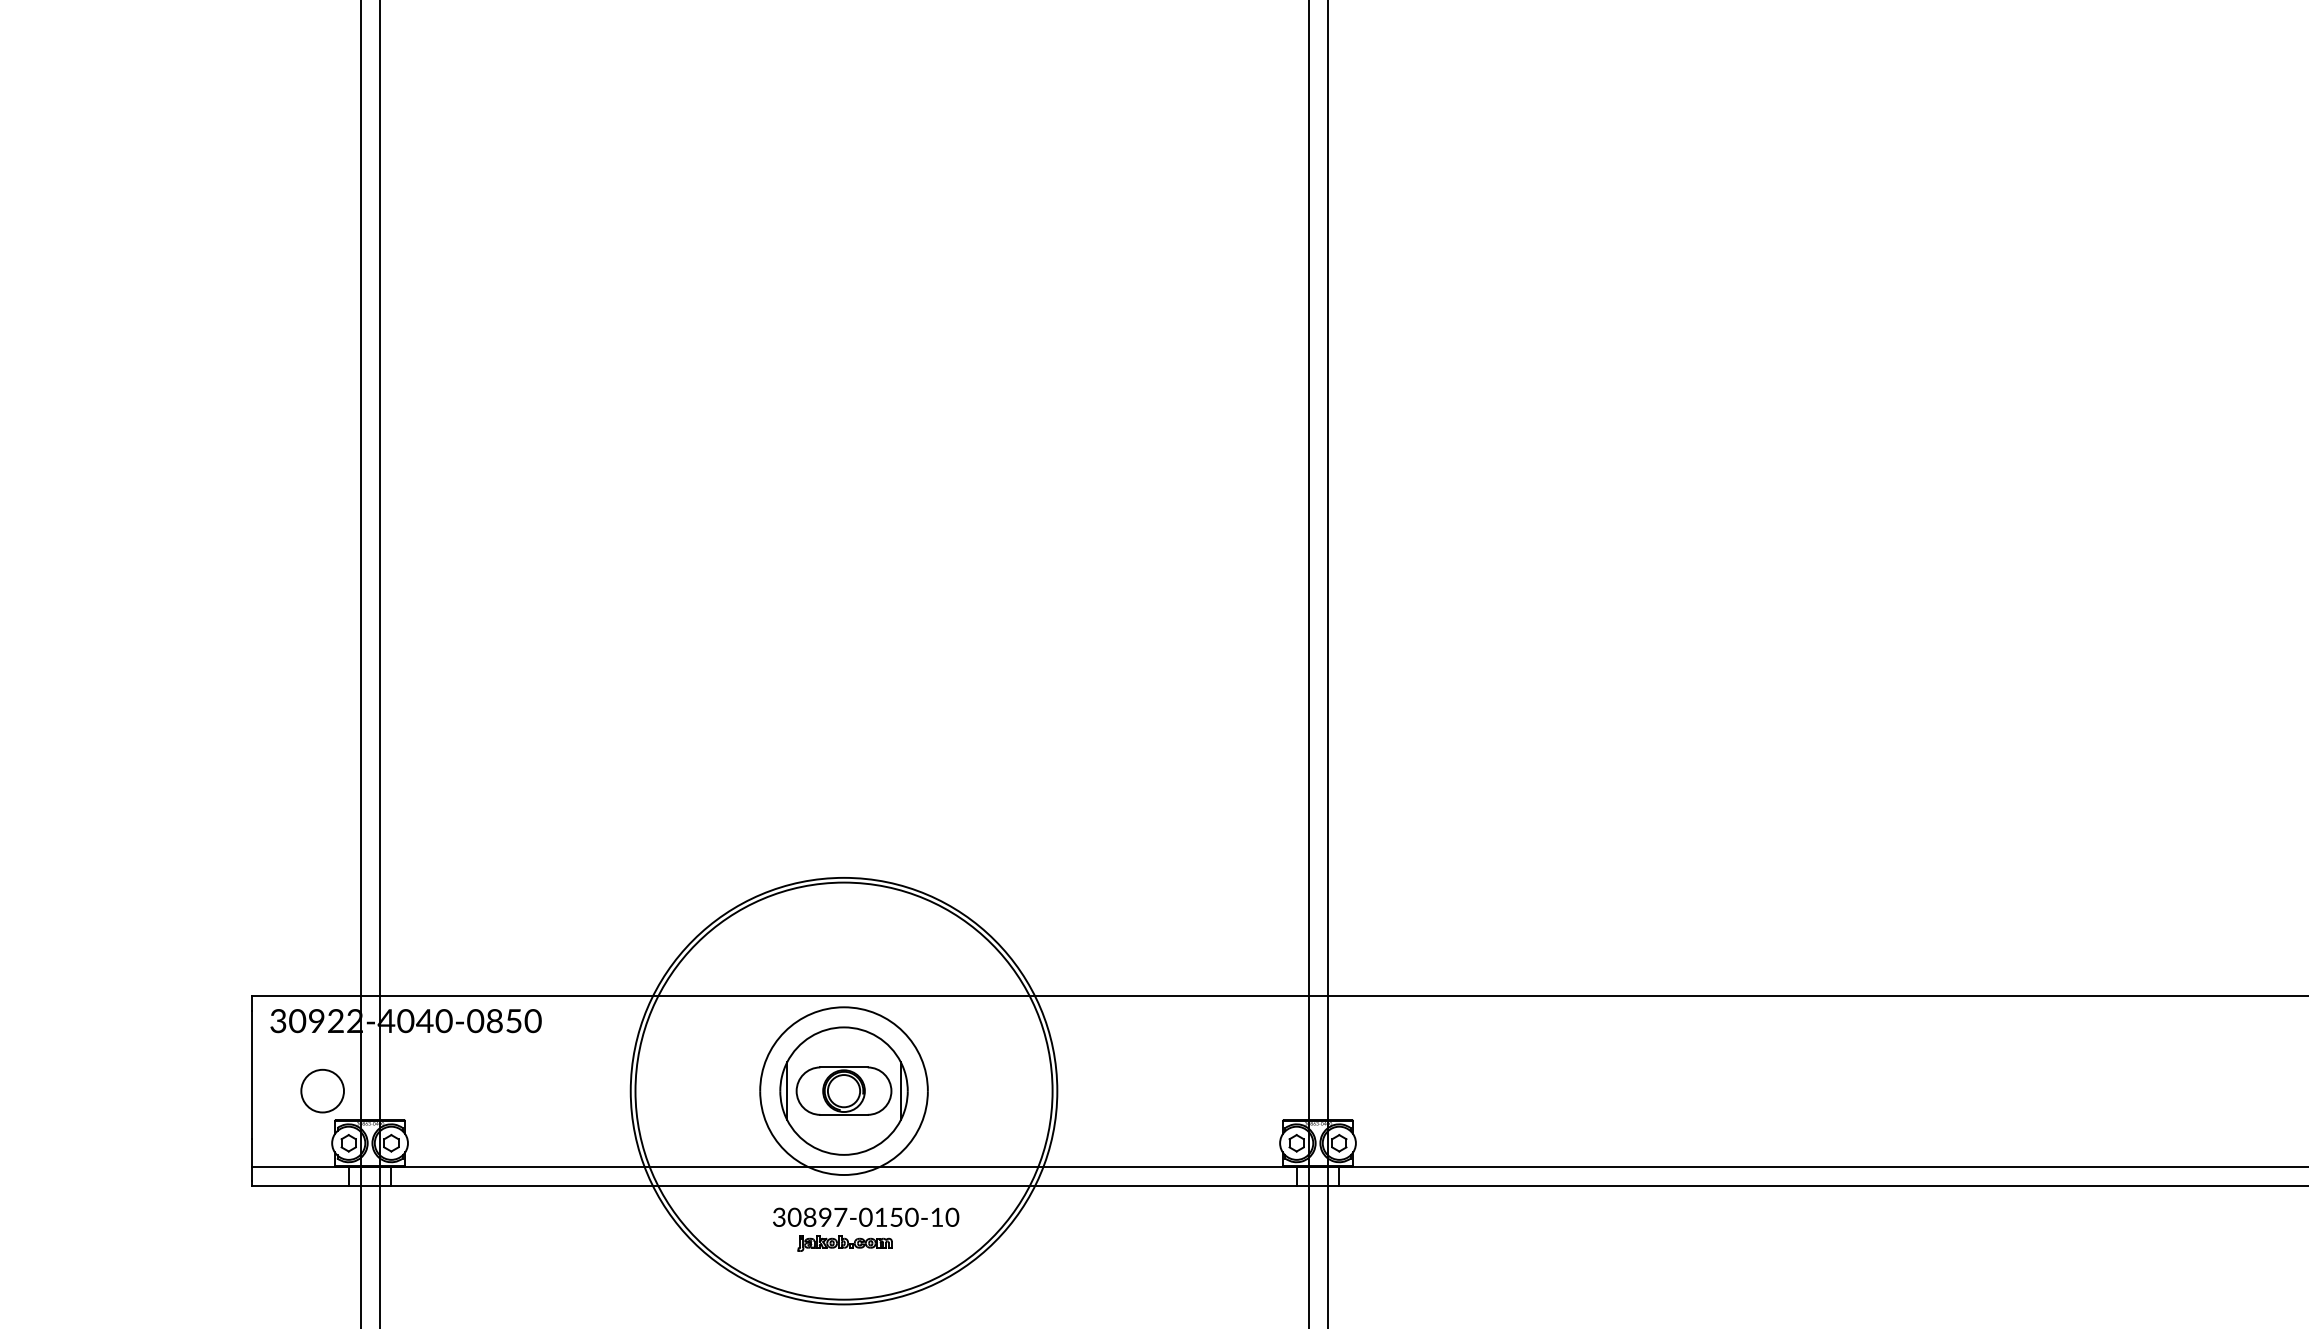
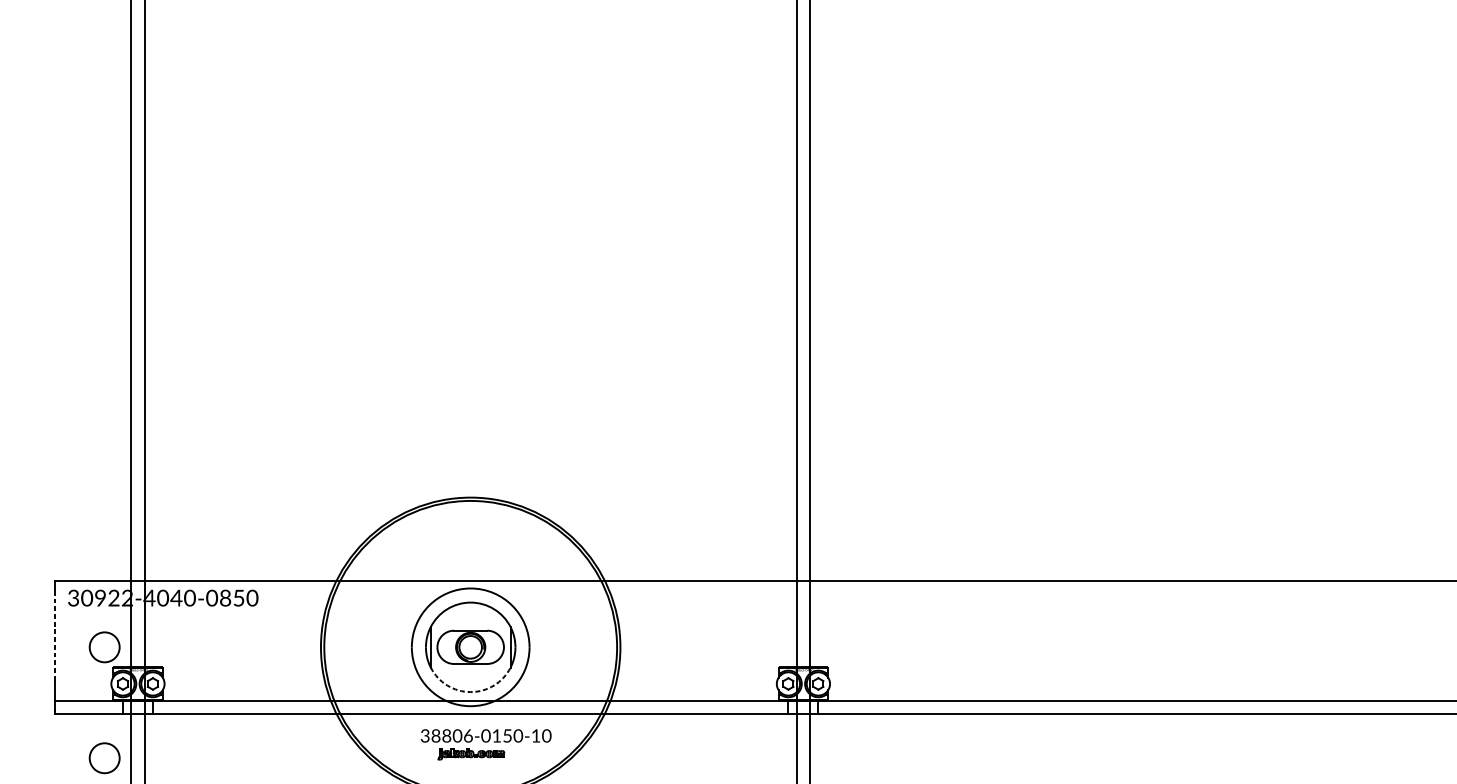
line: (251, 1074) -> (54, 635), solid -> dashed
arc: (844, 1154) -> (471, 691), solid -> dashed
text: (817, 1216) -> (452, 735), 30897-0150-10 -> 38806-0150-10
circle: (322, 1248) -> (104, 757), added

